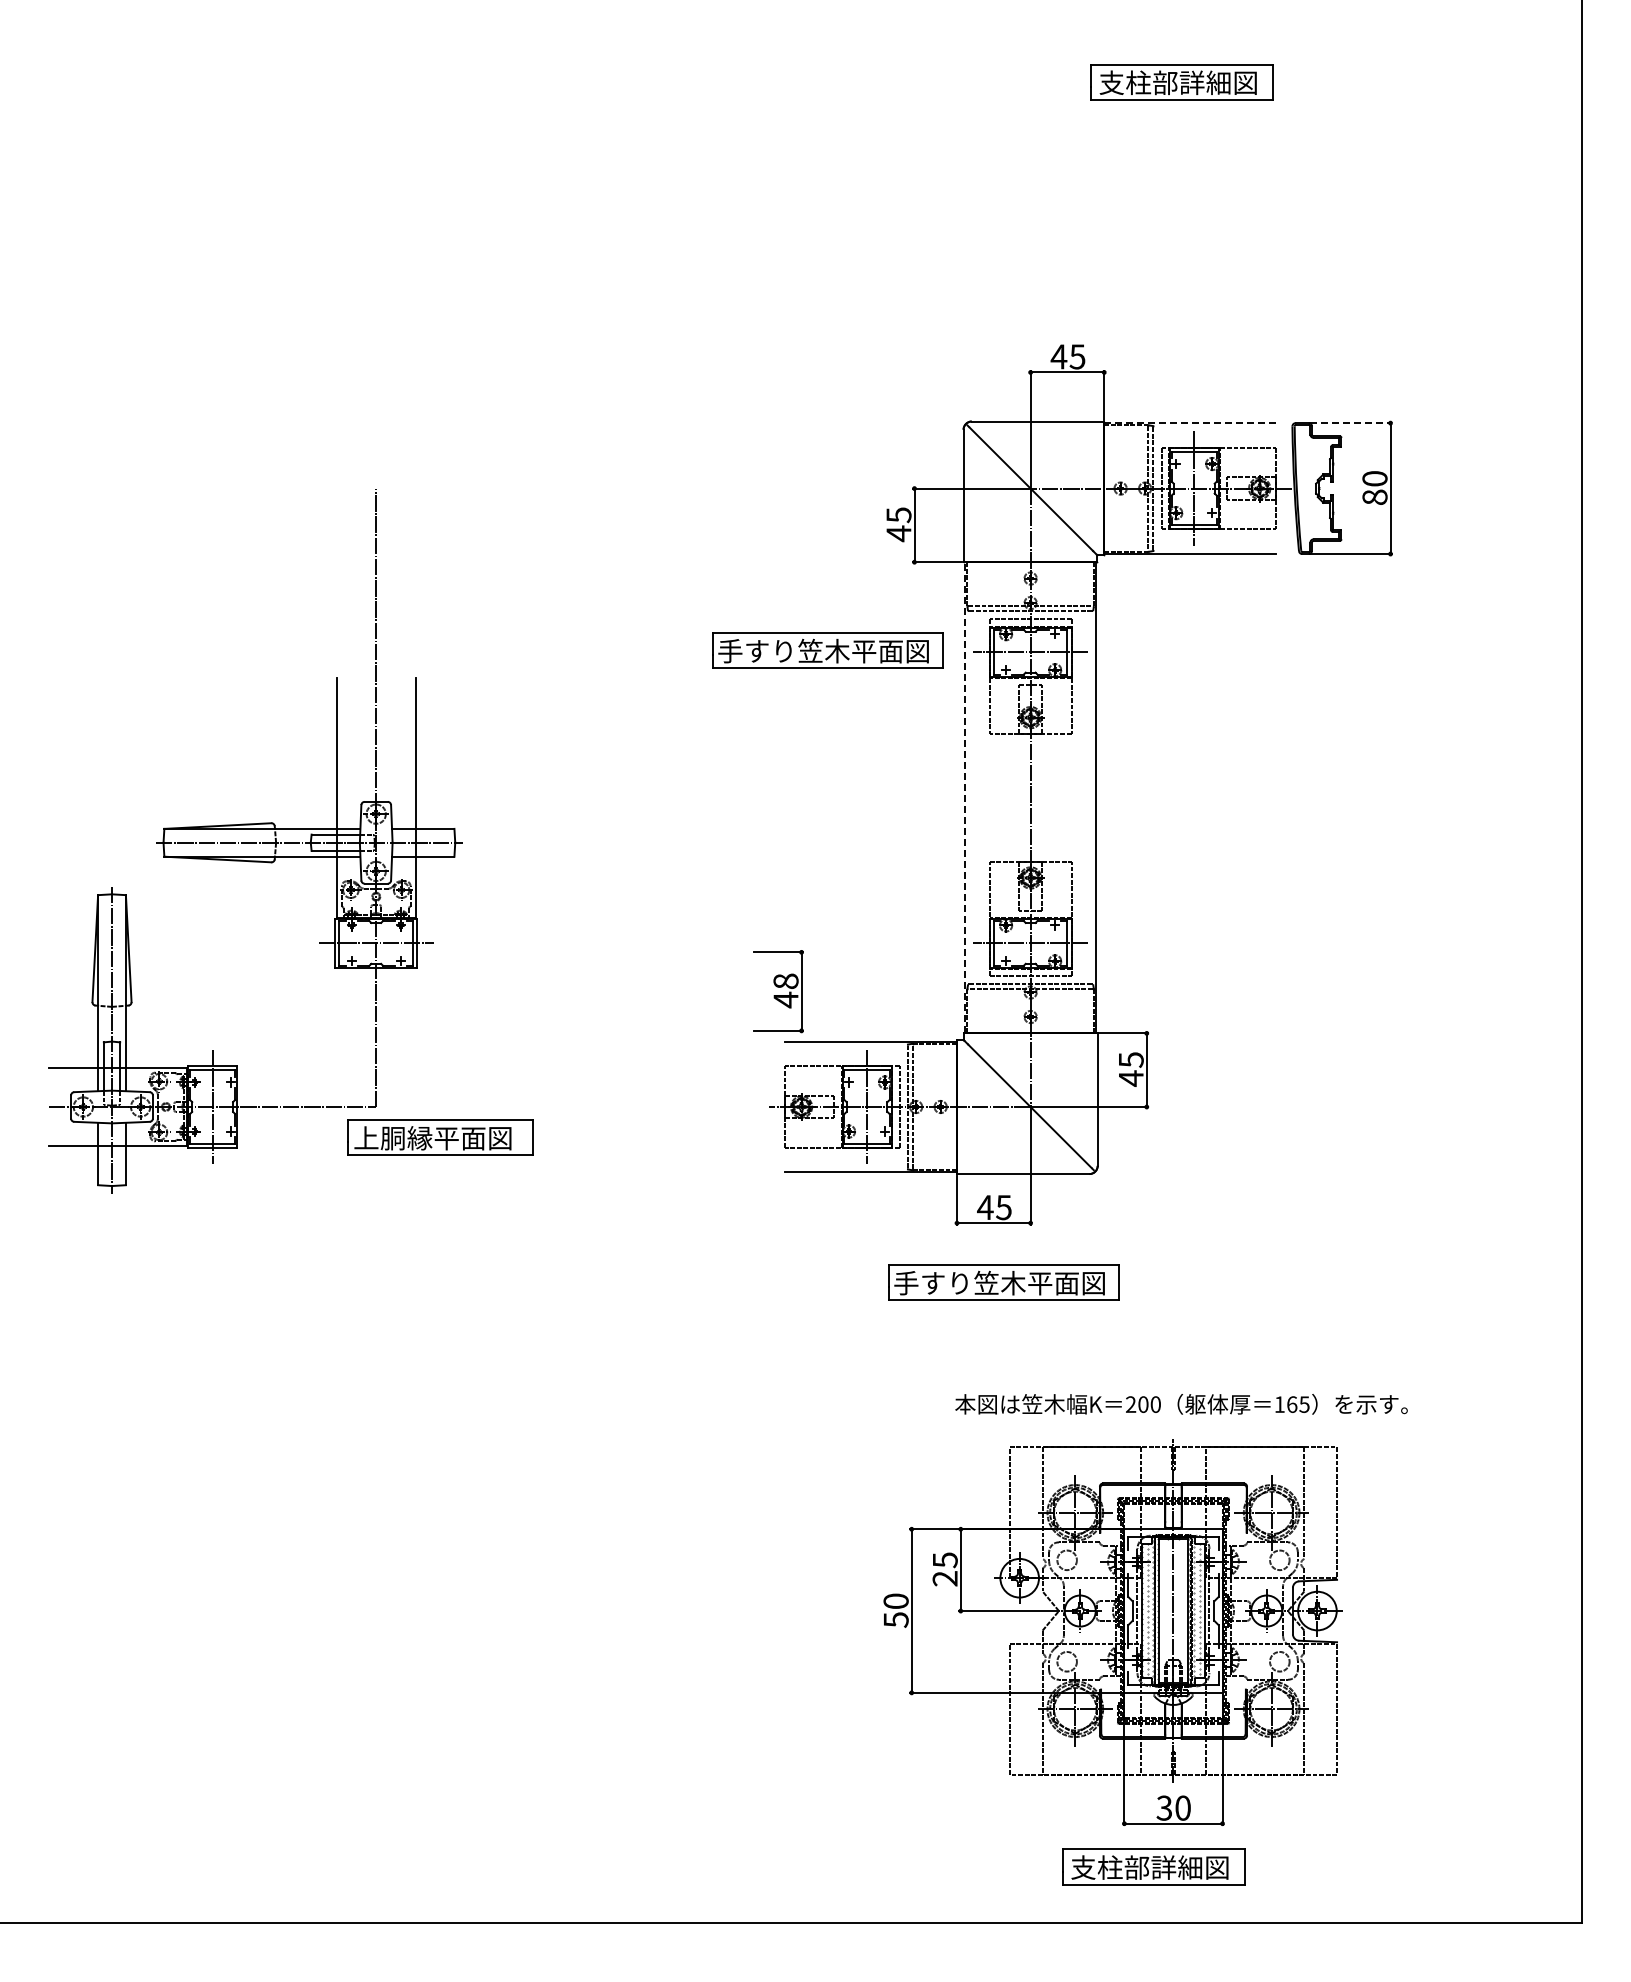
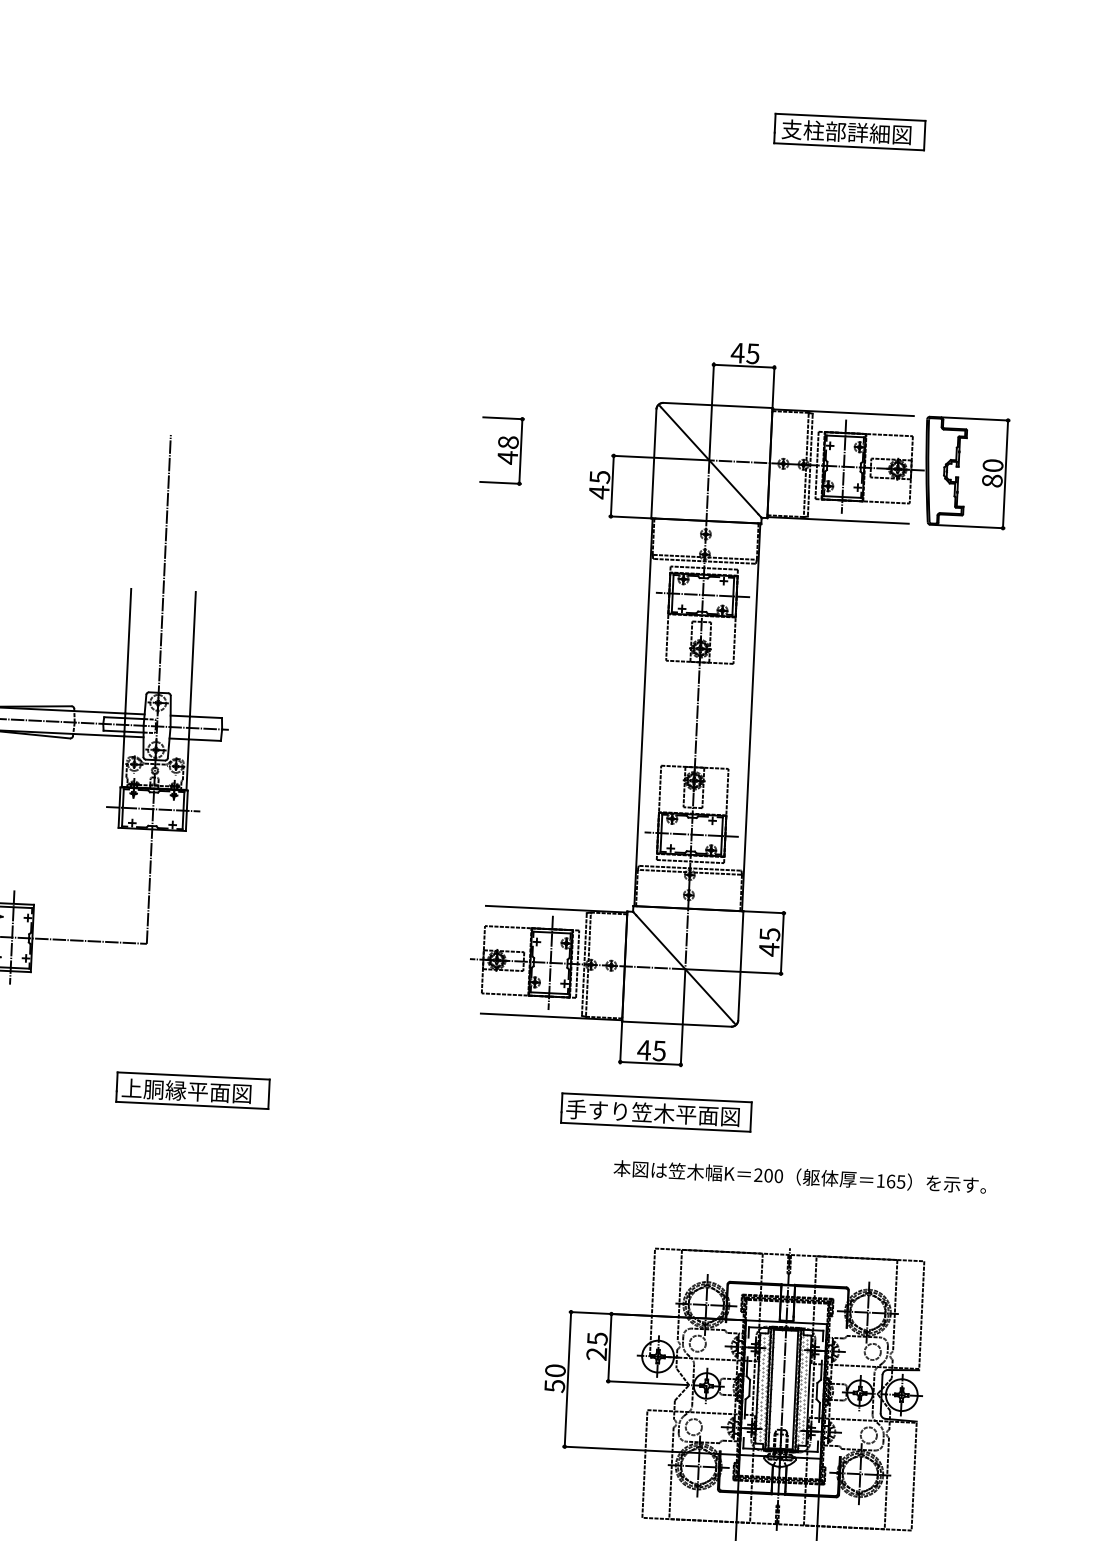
line: (1190, 423) -> (843, 413), dashed -> solid
line: (1351, 423) -> (975, 419), dashed -> solid
part: (827, 650) -> (535, 585), removed
line: (965, 797) -> (643, 712), dashed -> solid
part: (778, 991) -> (501, 450), moved
part: (440, 1137) -> (192, 1090), moved
text: (1181, 1404) -> (799, 1177), moved

